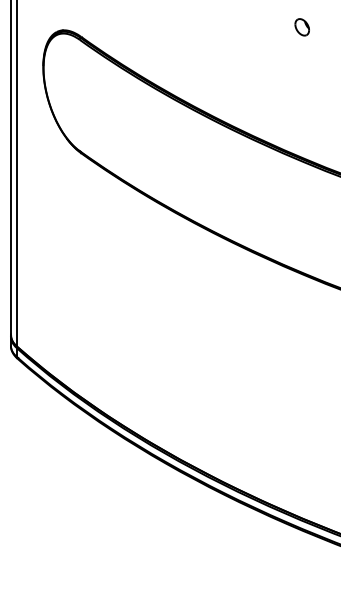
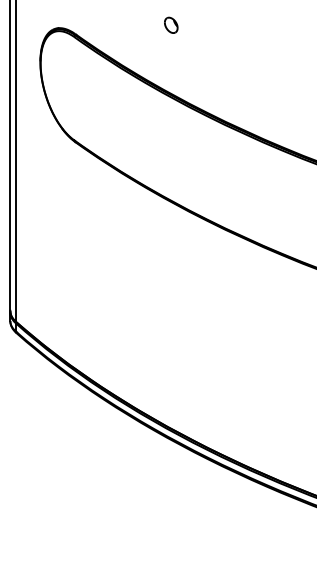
part: (301, 27) -> (170, 25), moved

